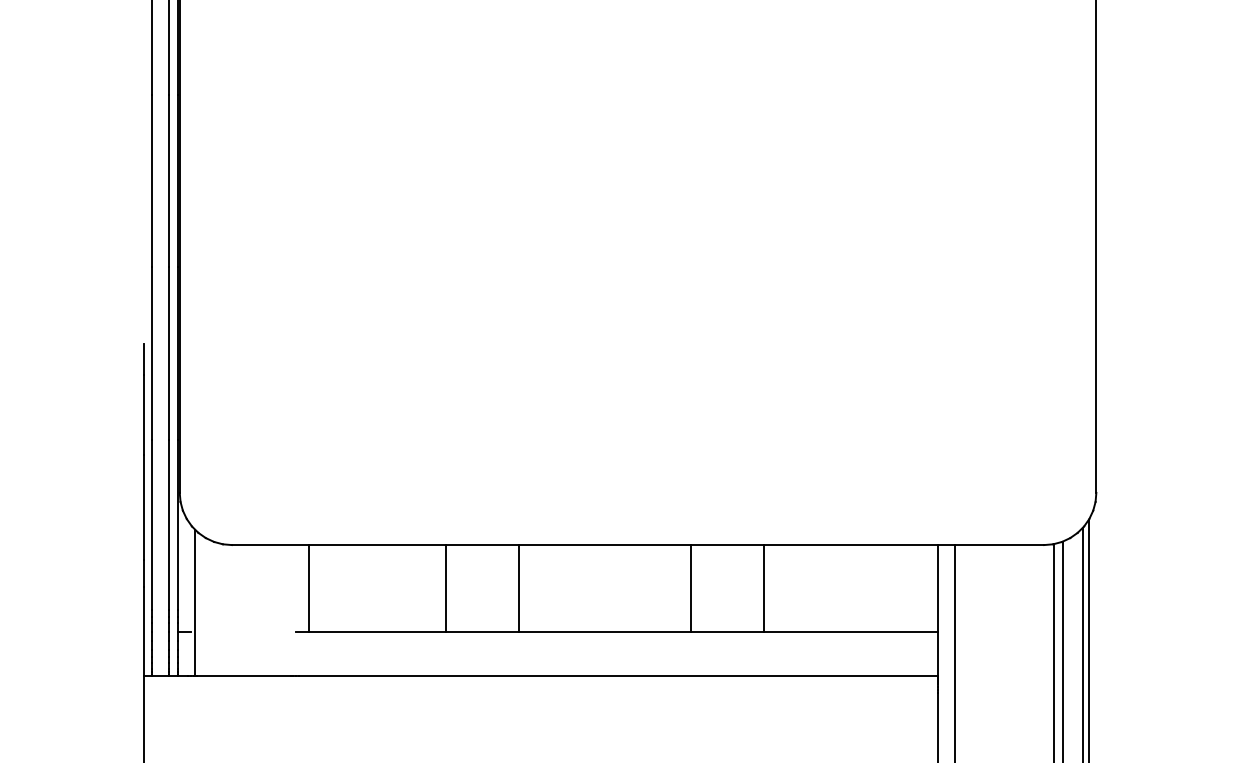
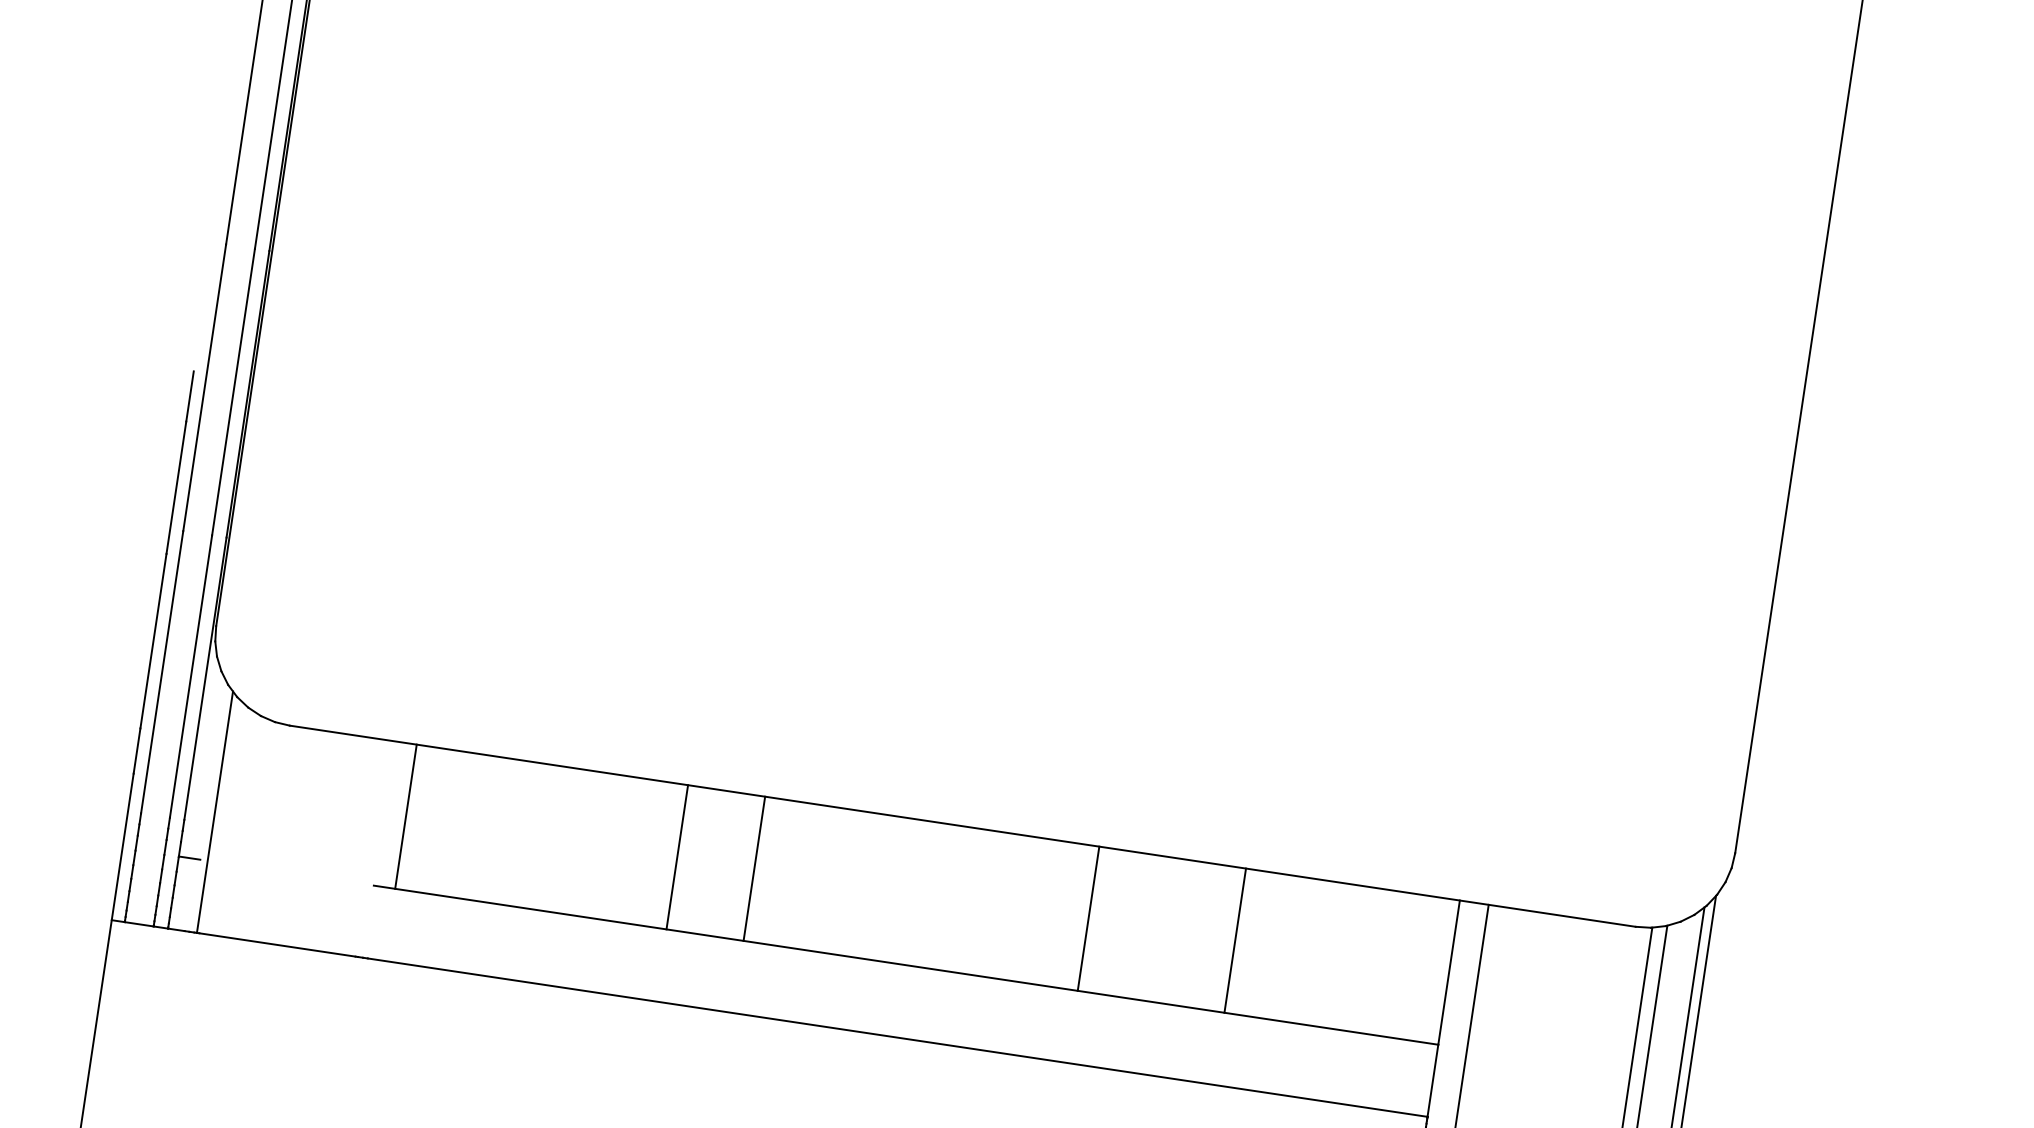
line: (446, 588) -> (677, 857), moved
line: (691, 588) -> (1088, 918), moved
line: (763, 588) -> (1234, 940), moved

